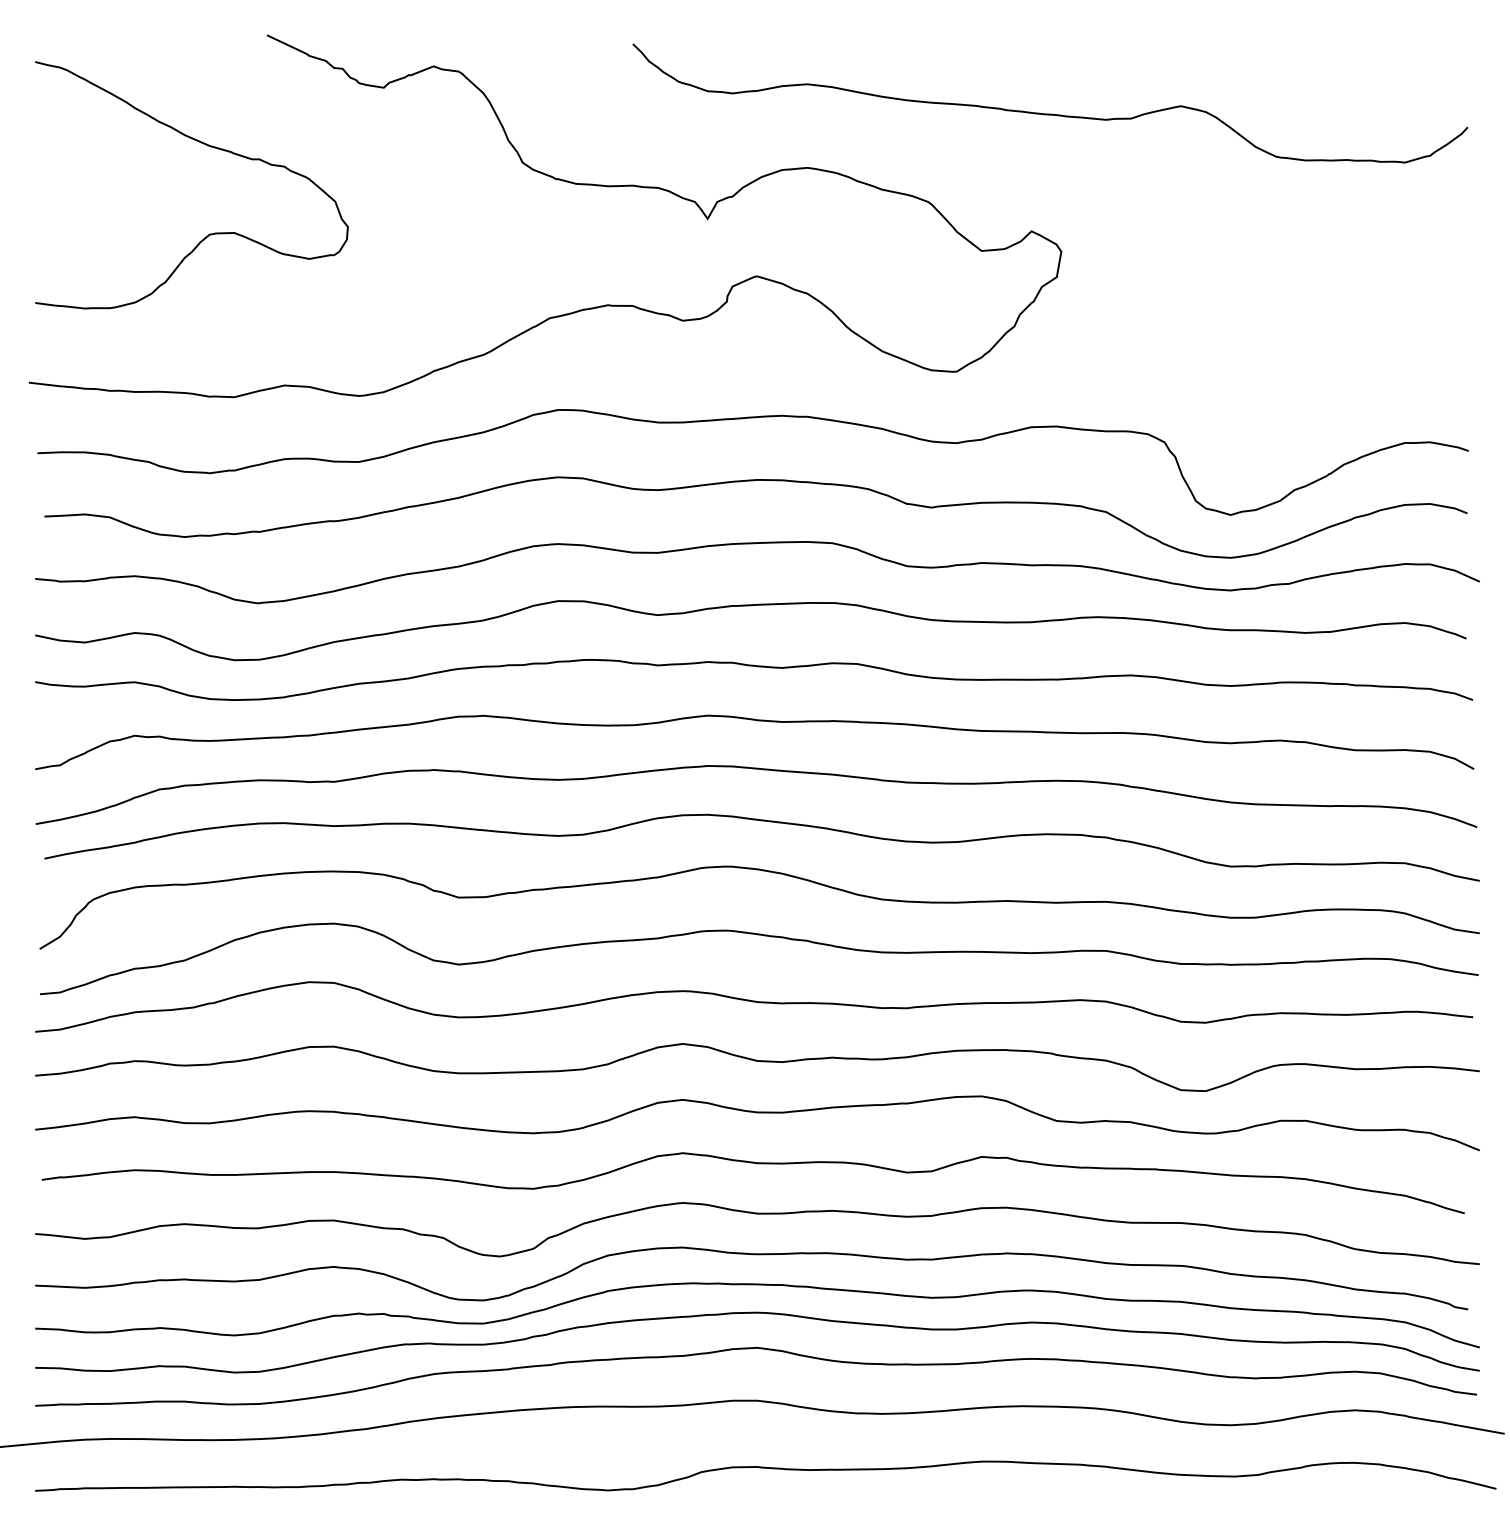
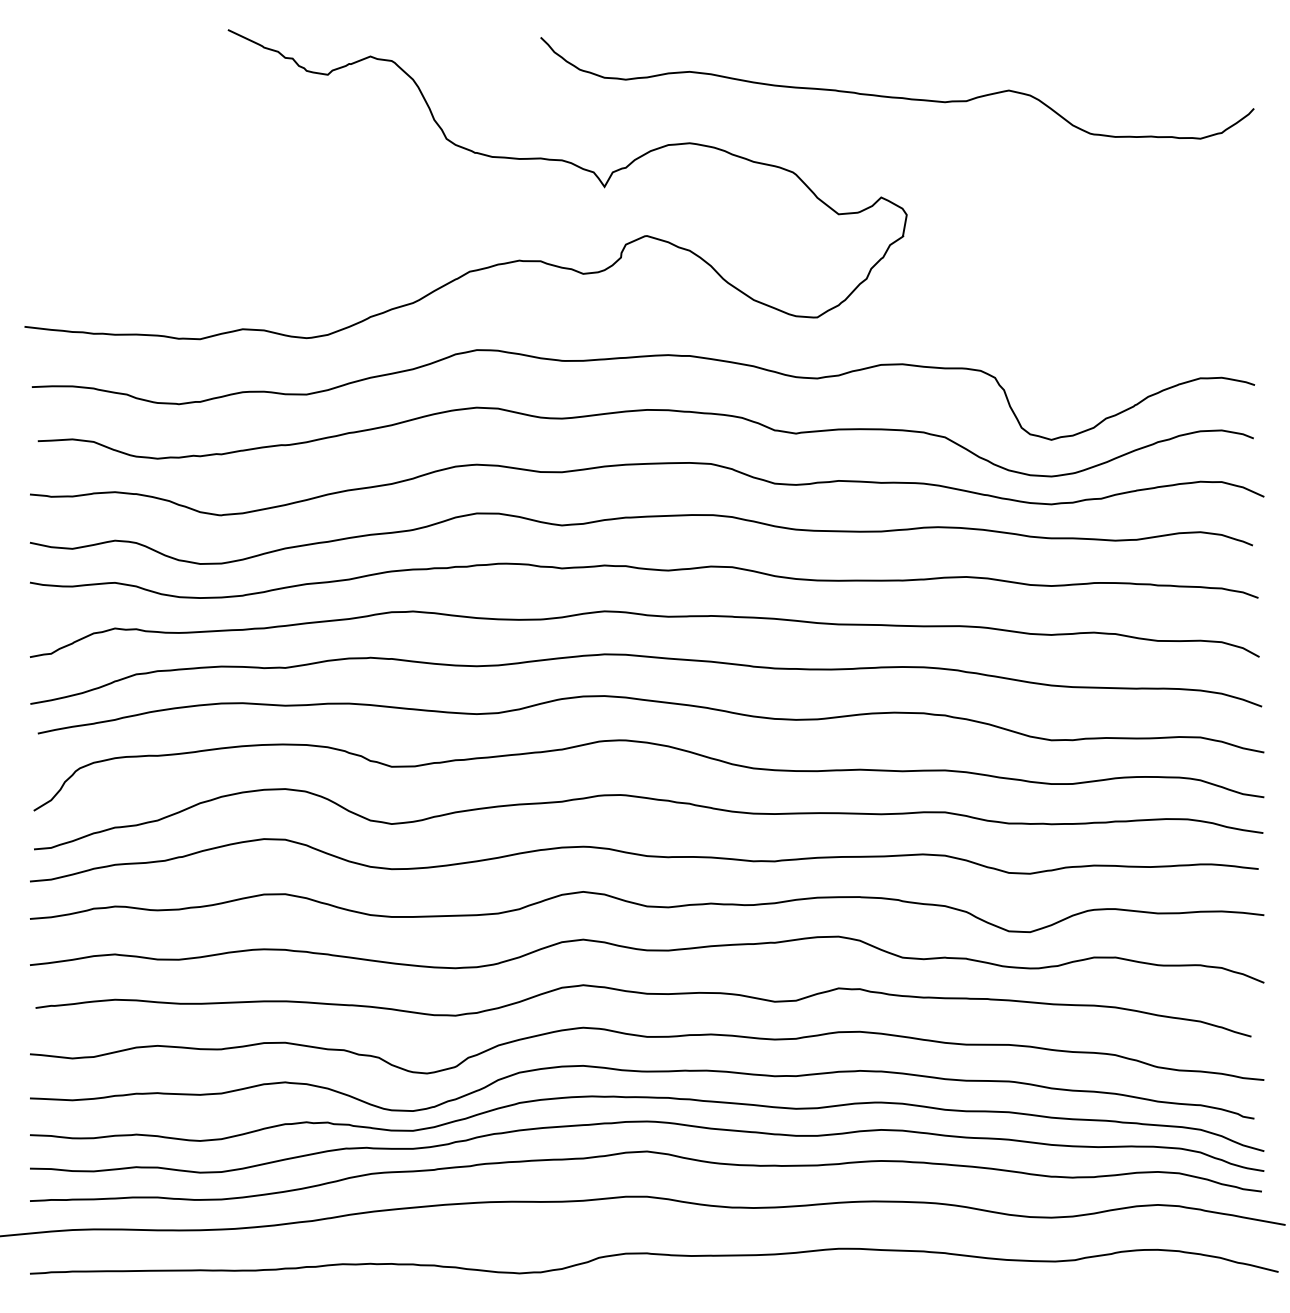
curve: (205, 145) -> (175, 124), removed

